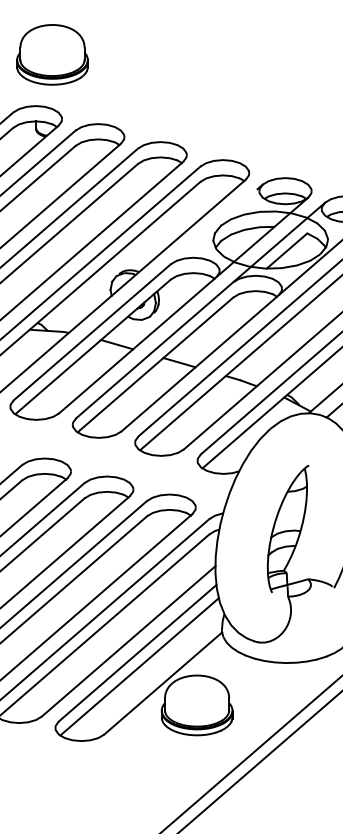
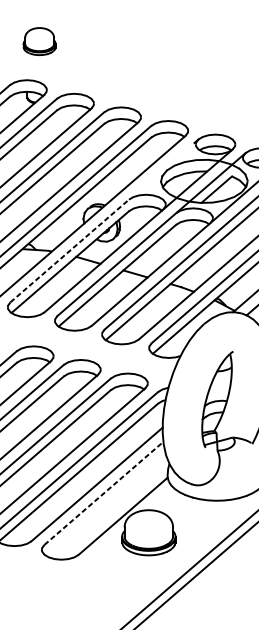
part: (52, 54) -> (39, 41), size x0.6
line: (92, 332) -> (69, 251), solid -> dashed
line: (138, 652) -> (104, 492), solid -> dashed
line: (139, 666) -> (105, 503), removed

